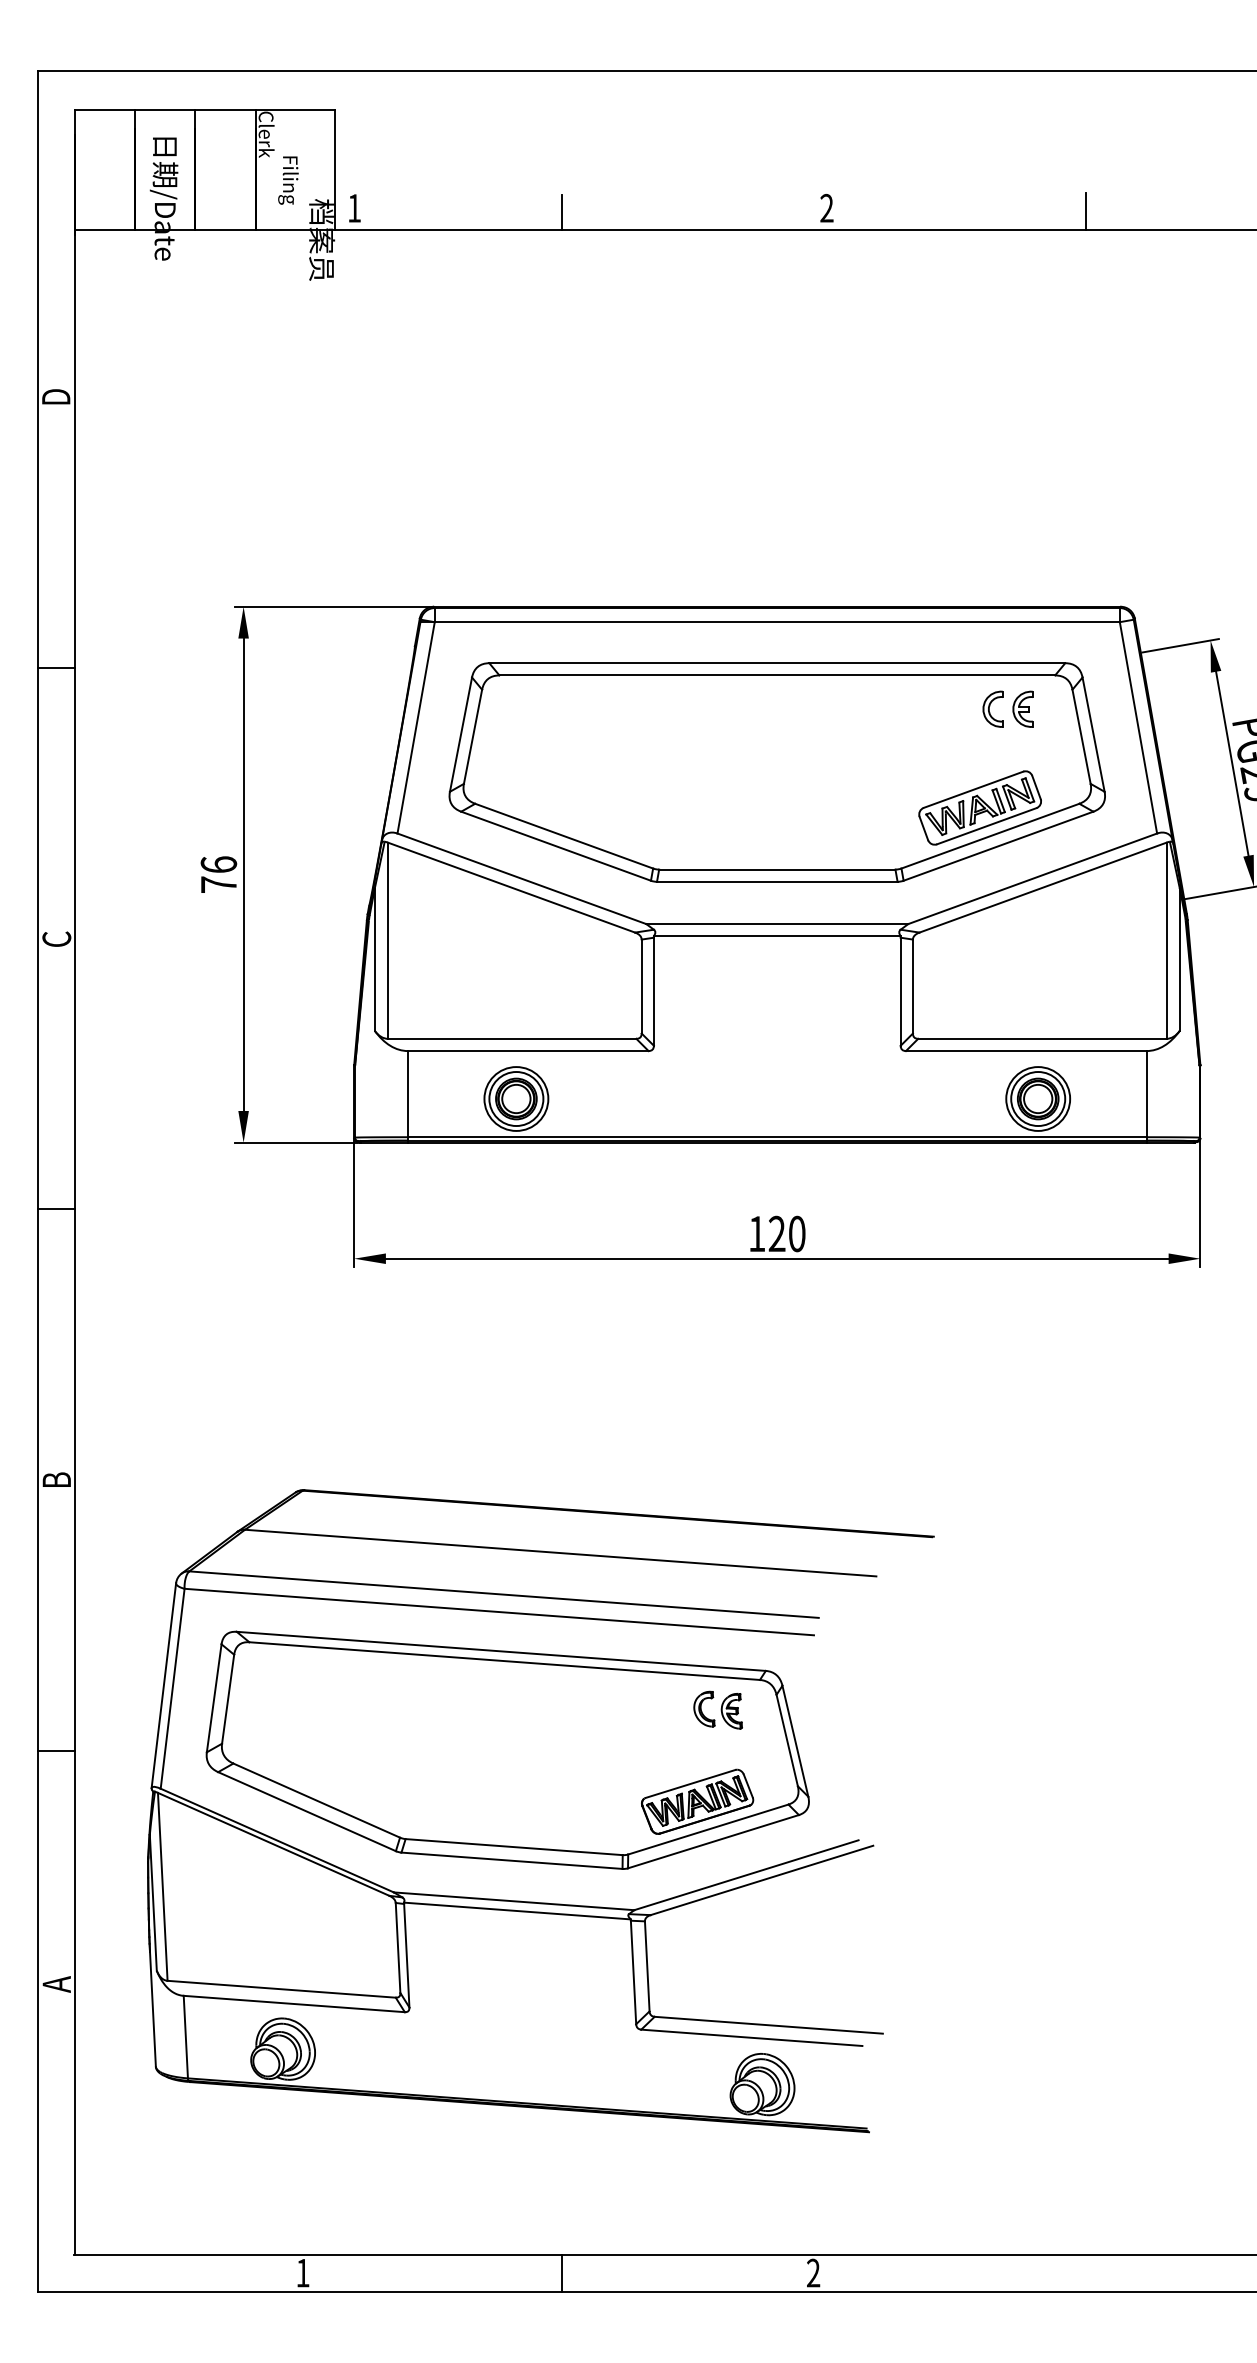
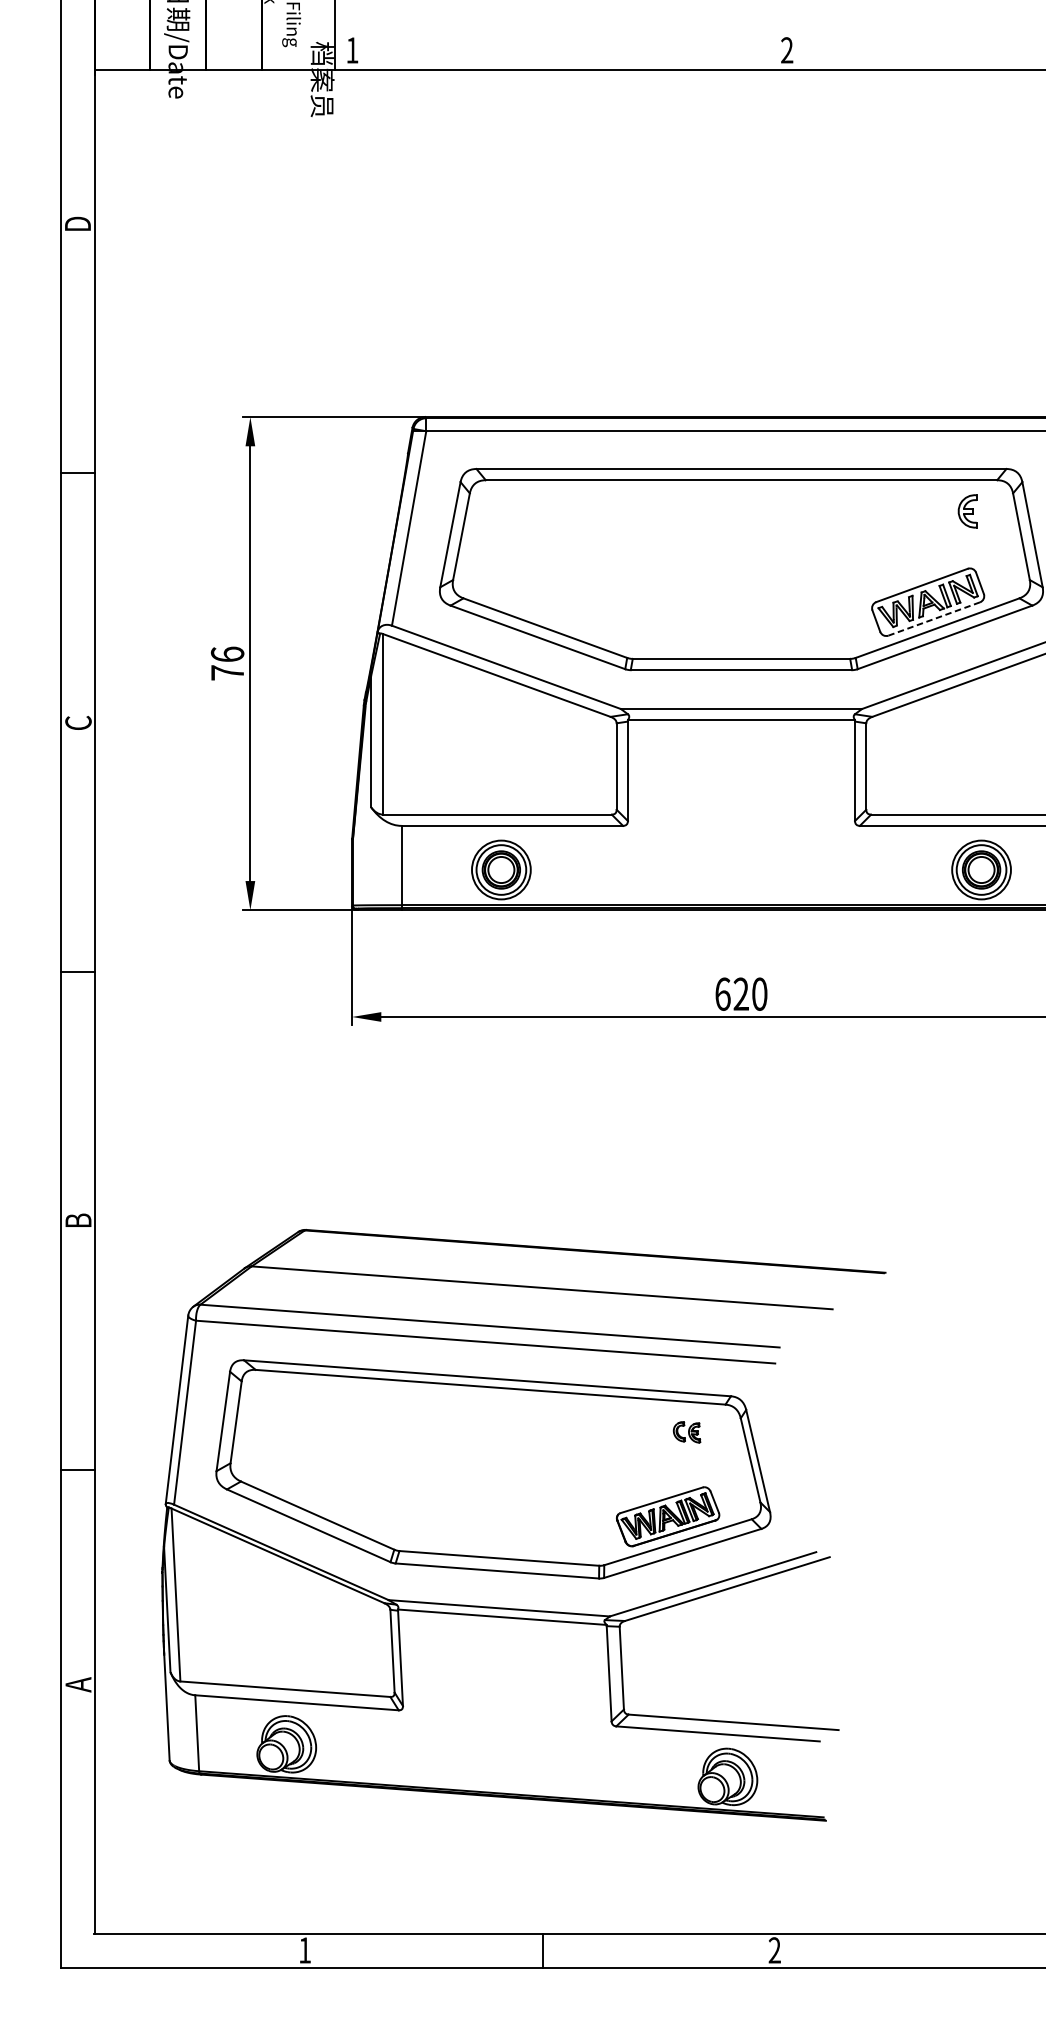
line: (1085, 210) -> (1025, 52), removed
line: (561, 212) -> (542, 54), removed
part: (992, 708) -> (939, 510), removed
line: (986, 826) -> (933, 619), solid -> dashed
text: (757, 1233) -> (723, 993), 120 -> 620
part: (717, 1709) -> (686, 1431), size x0.6

